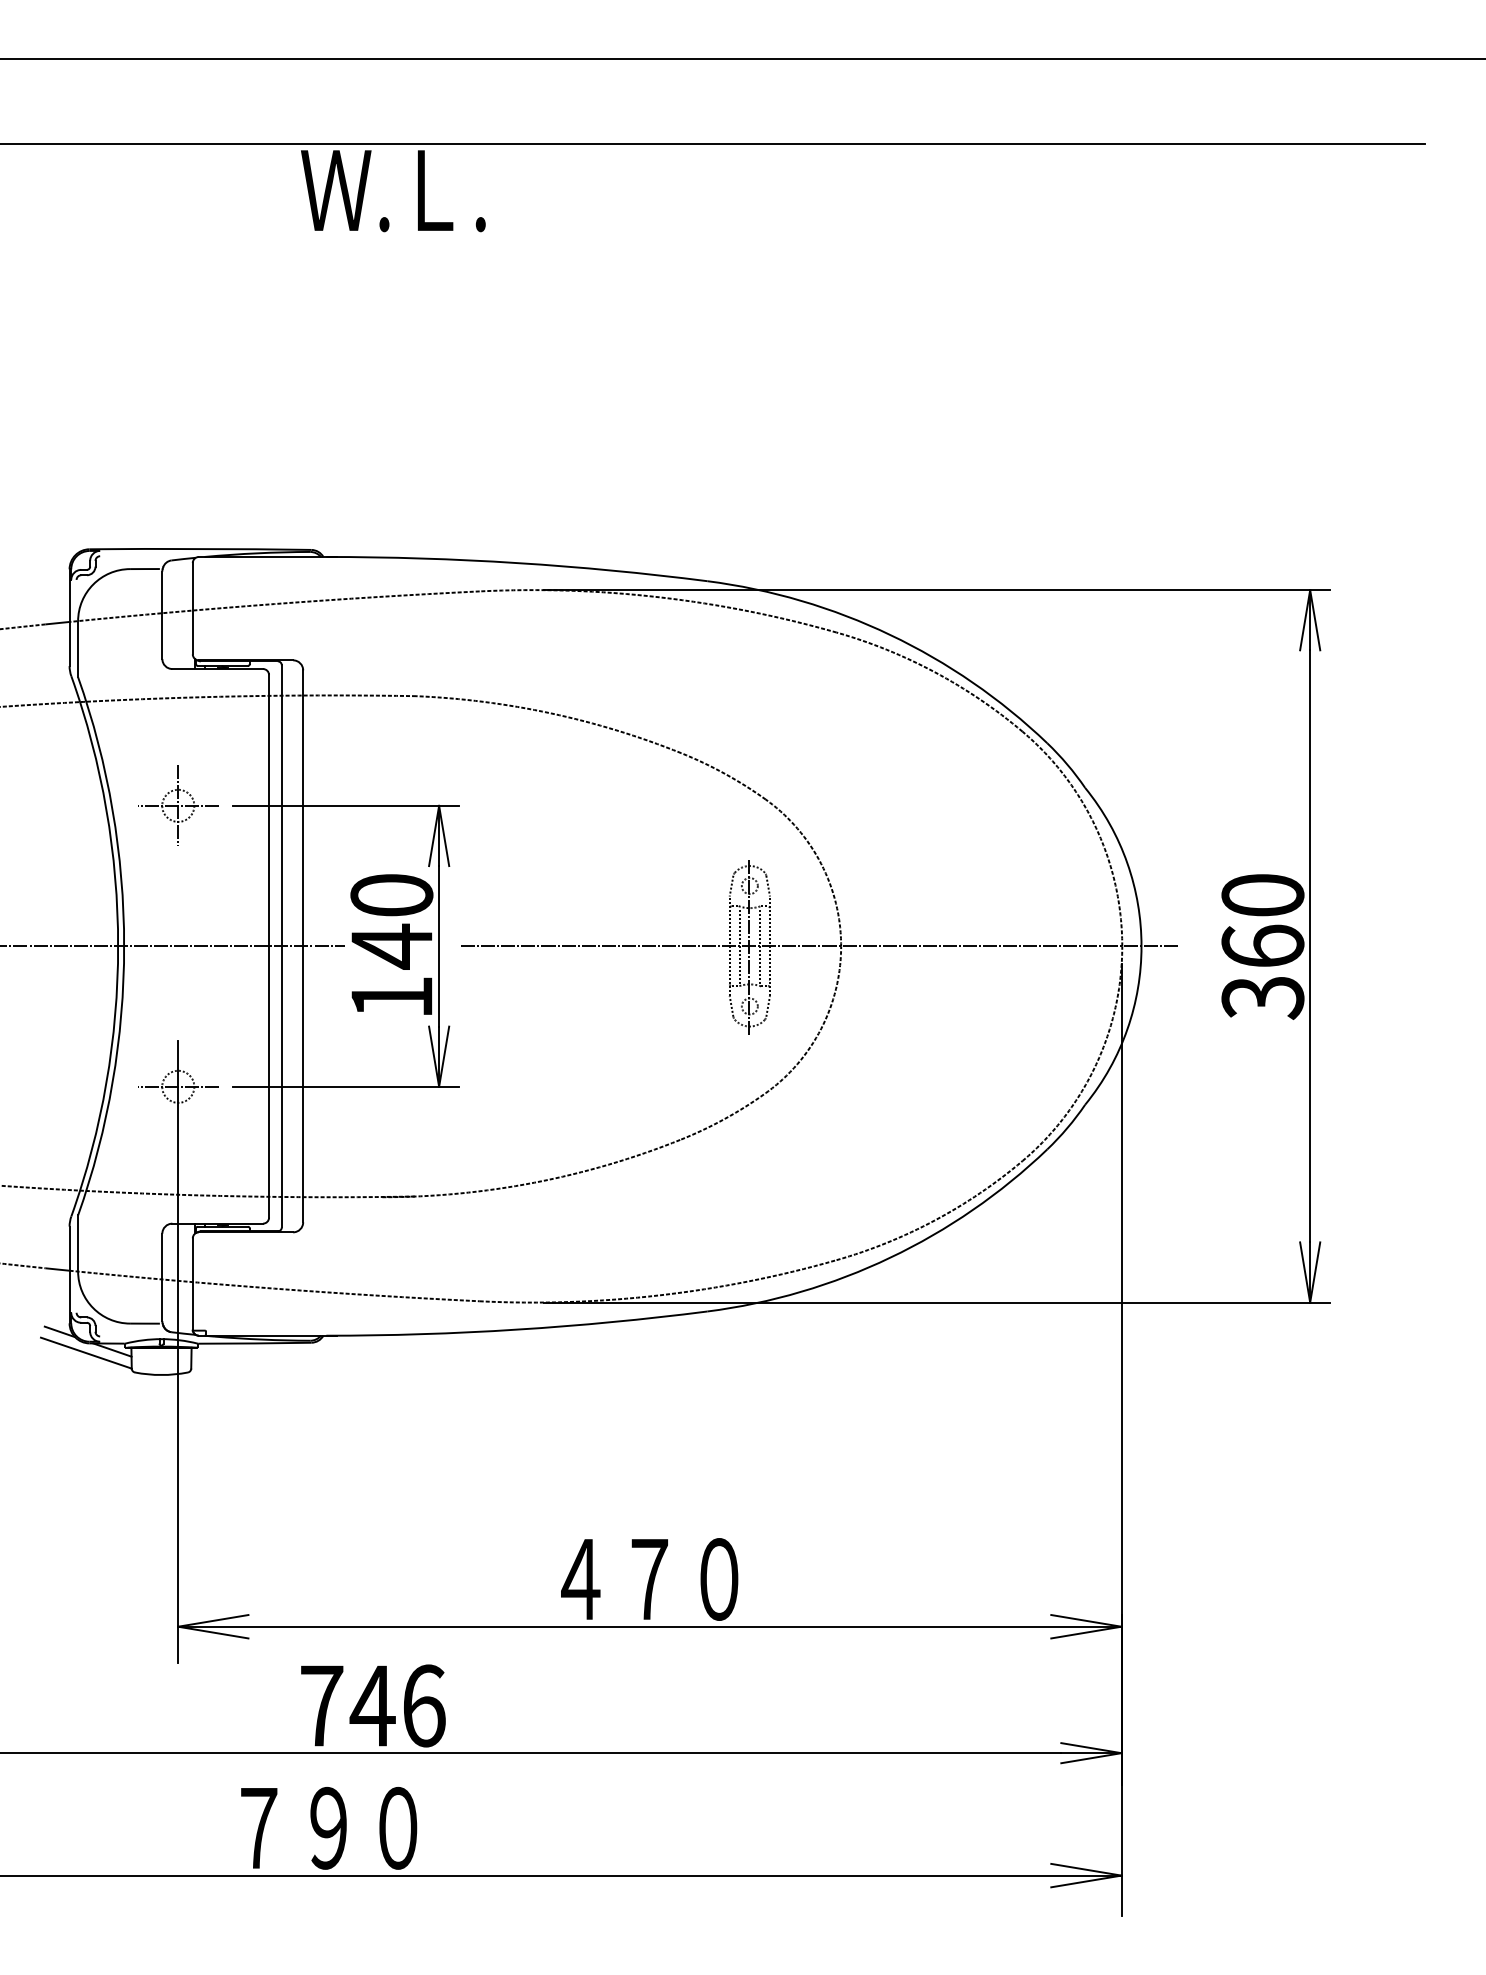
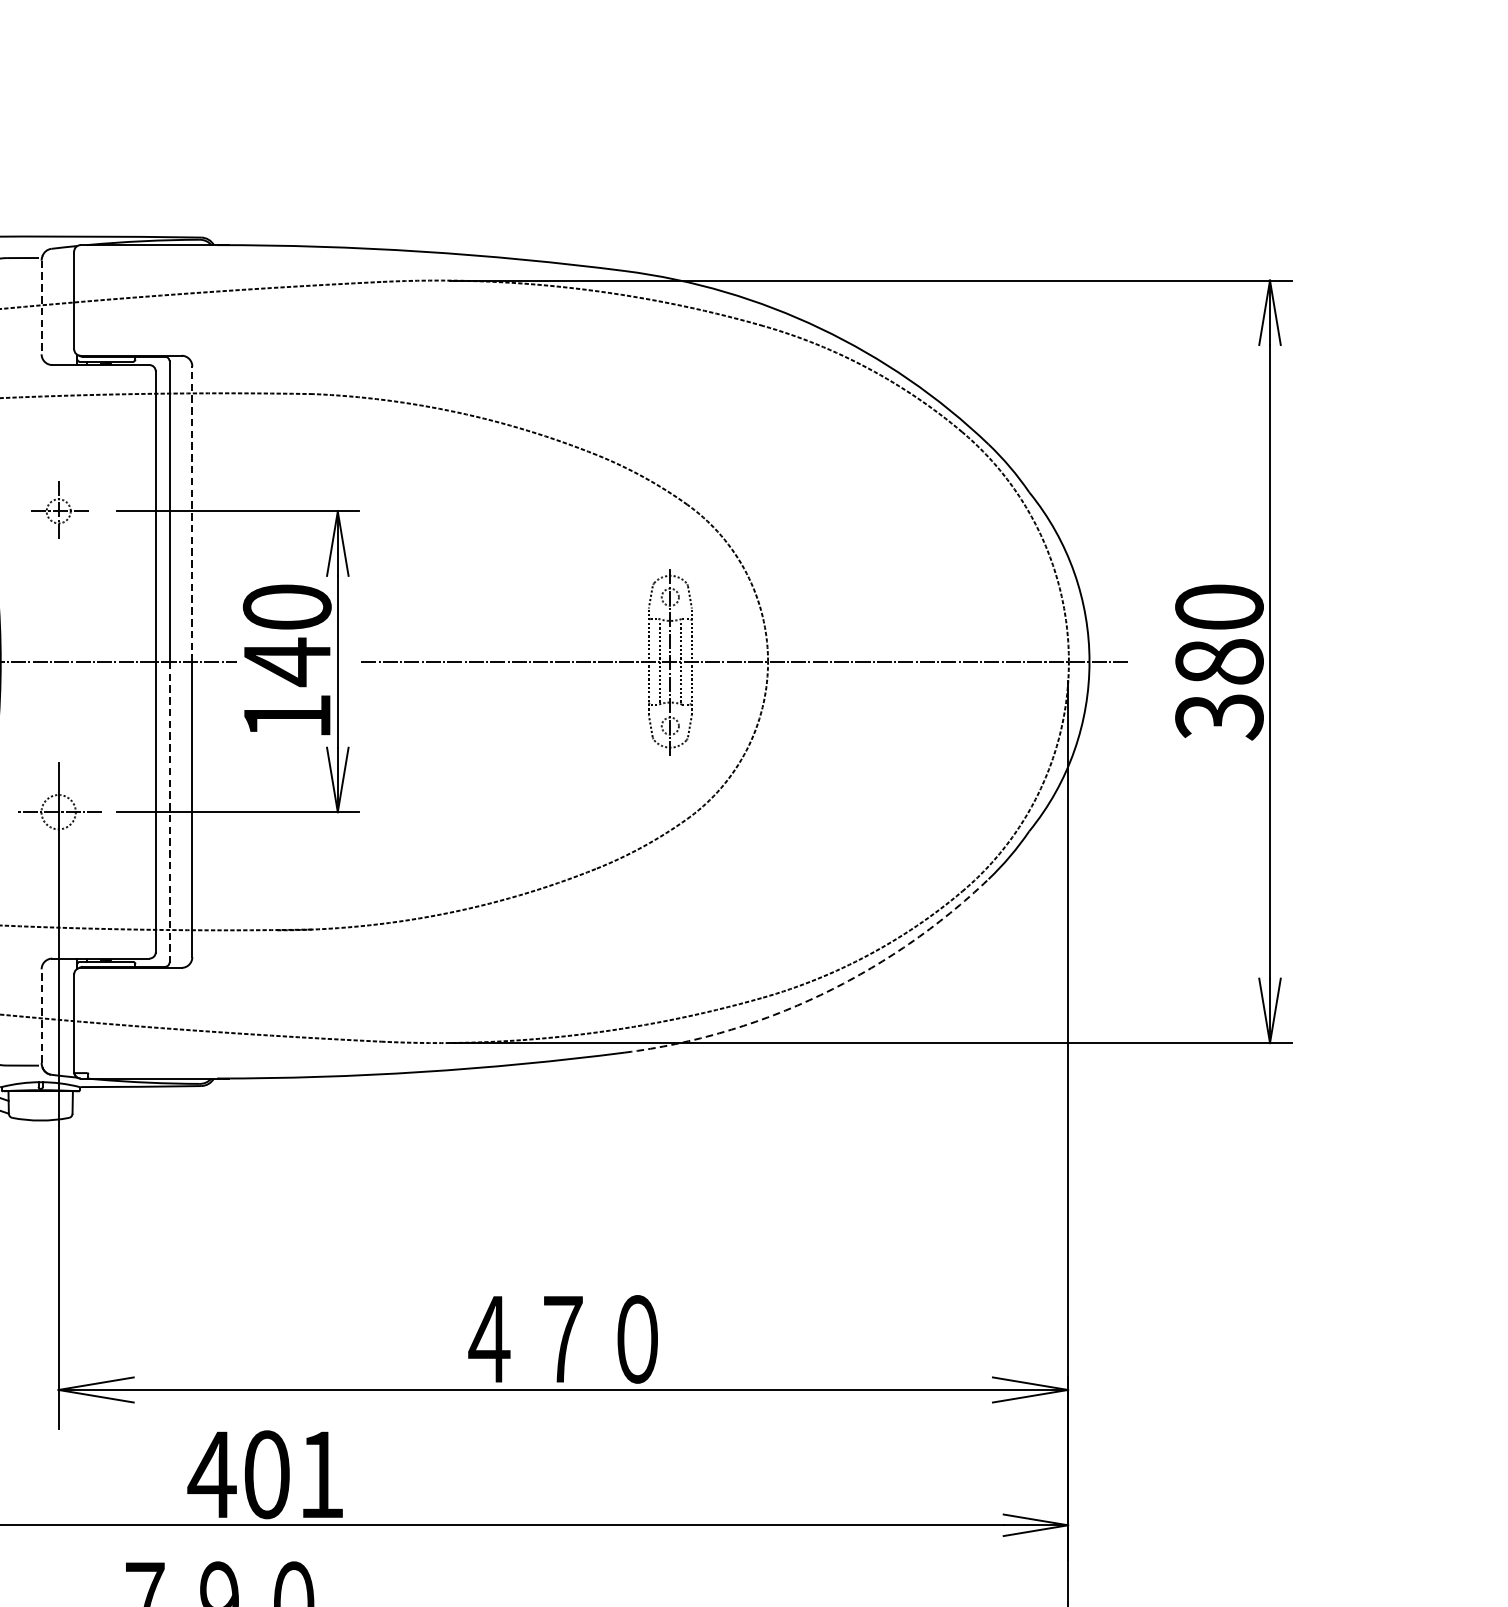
line: (162, 615) -> (41, 307), solid -> dashed
part: (178, 805) -> (58, 511), size x0.7
line: (303, 808) -> (192, 514), solid -> dashed
text: (1262, 945) -> (1218, 660), 360 -> 380
line: (281, 1087) -> (169, 812), solid -> dashed
arc: (890, 1257) -> (820, 994), solid -> dashed
line: (162, 1277) -> (41, 1016), solid -> dashed
text: (371, 1705) -> (265, 1474), 746 -> 401

